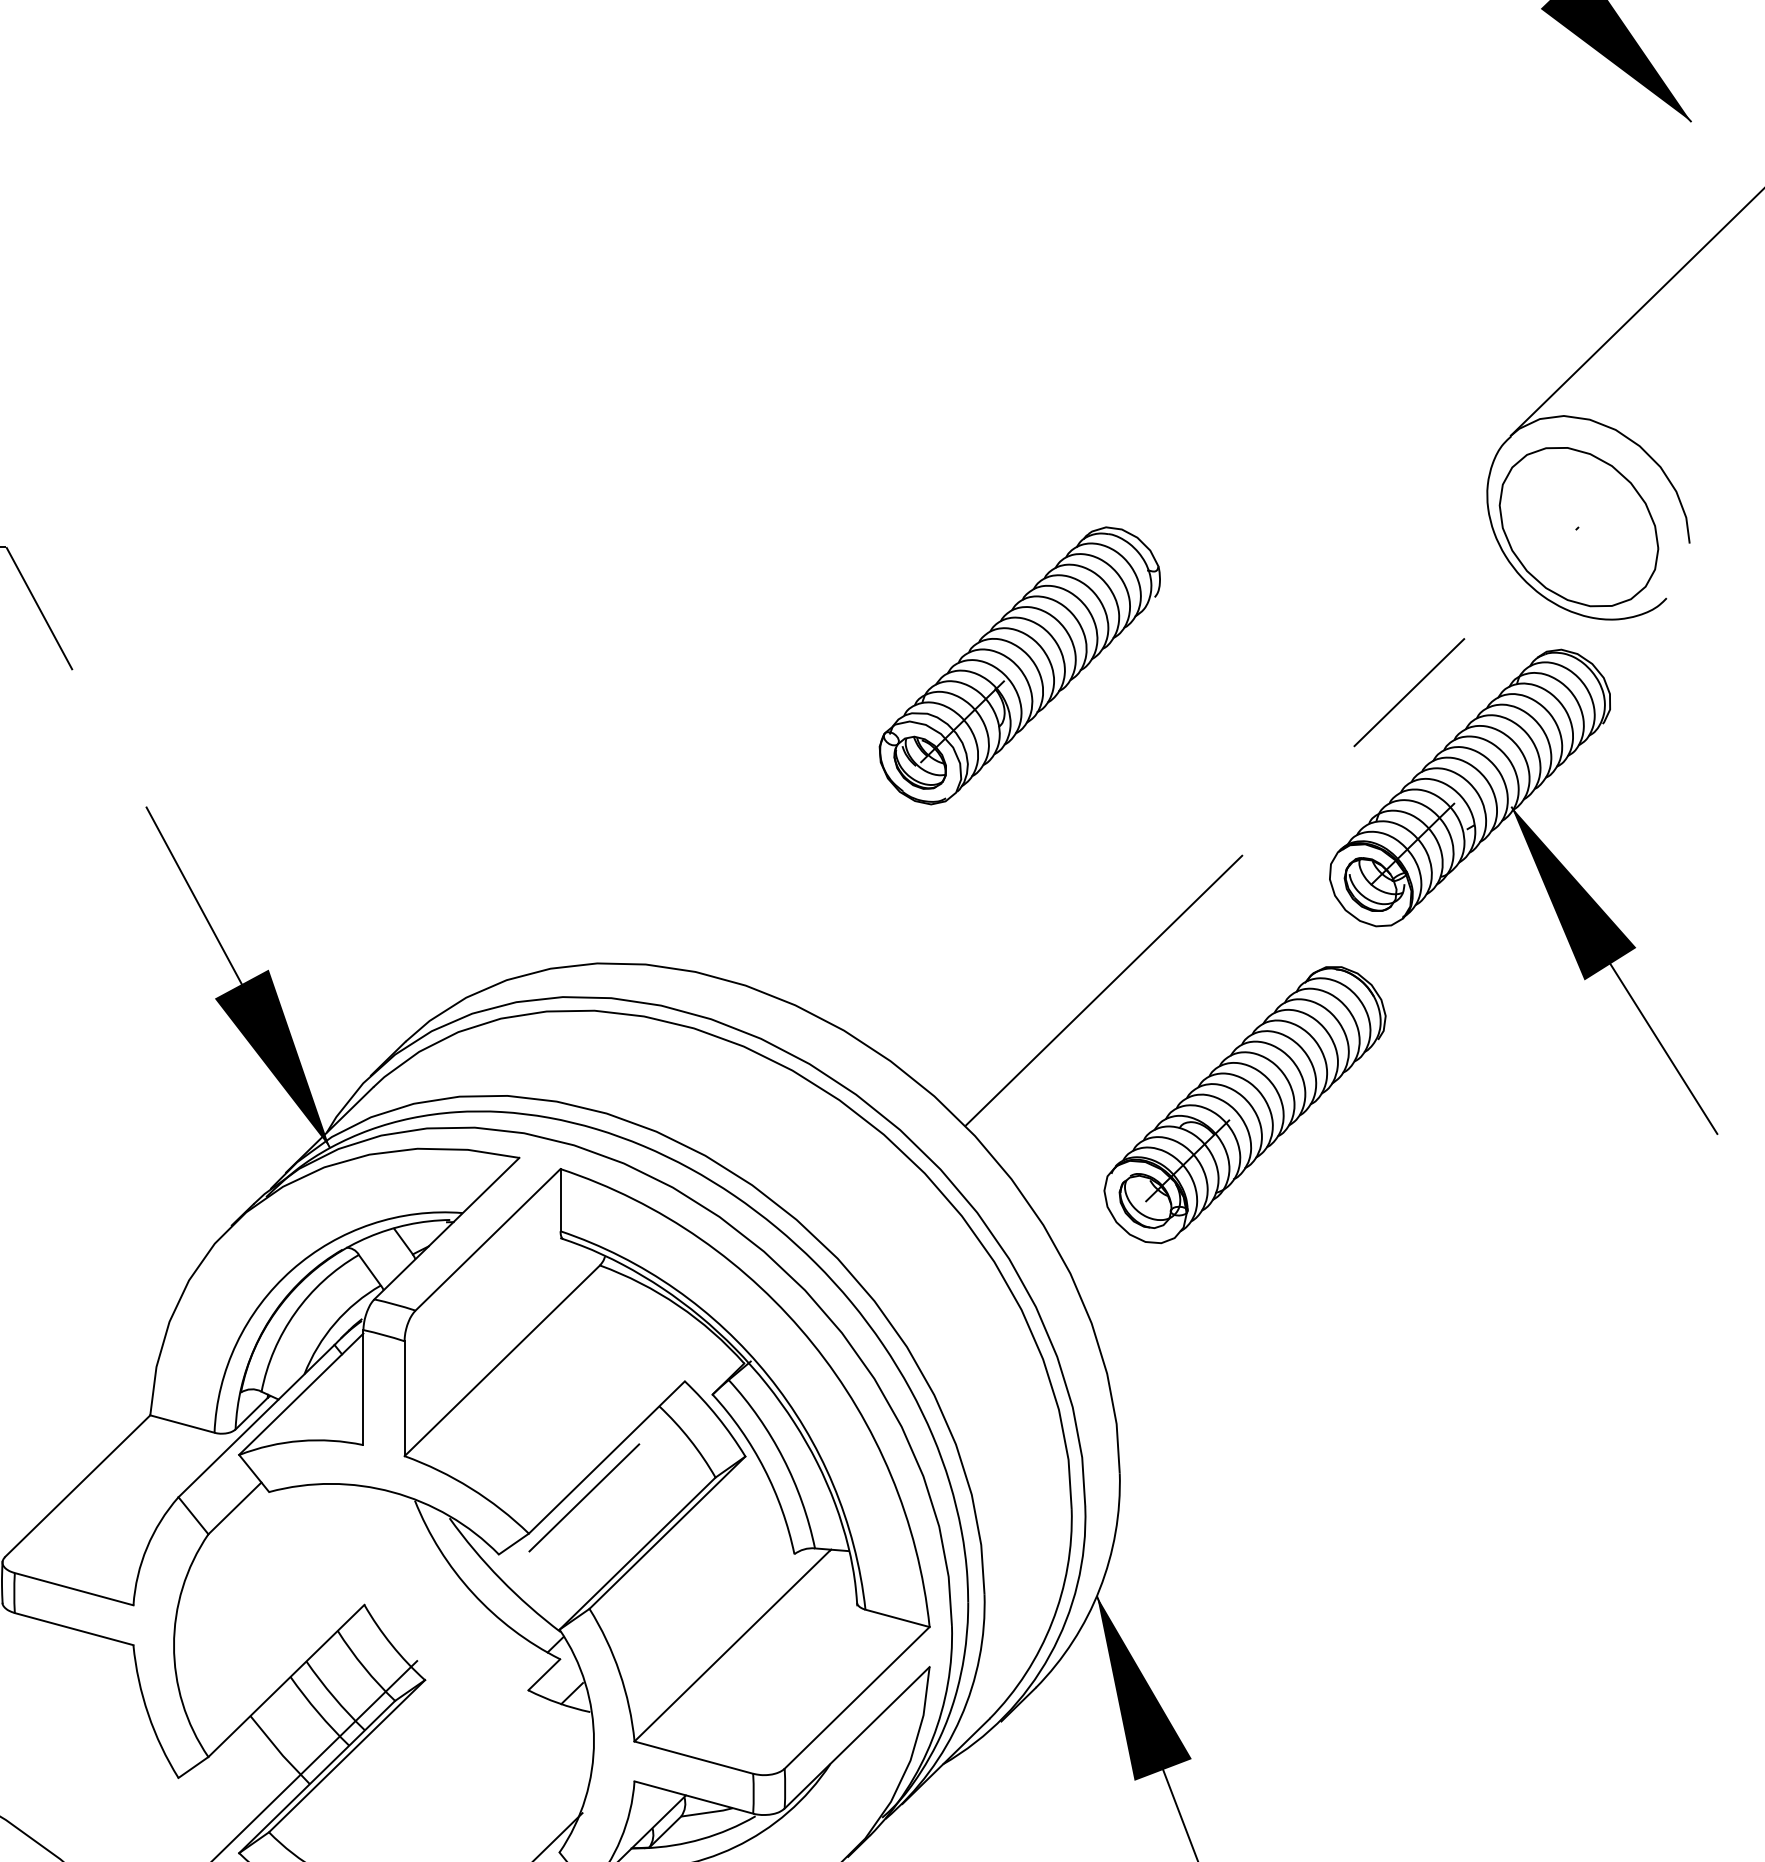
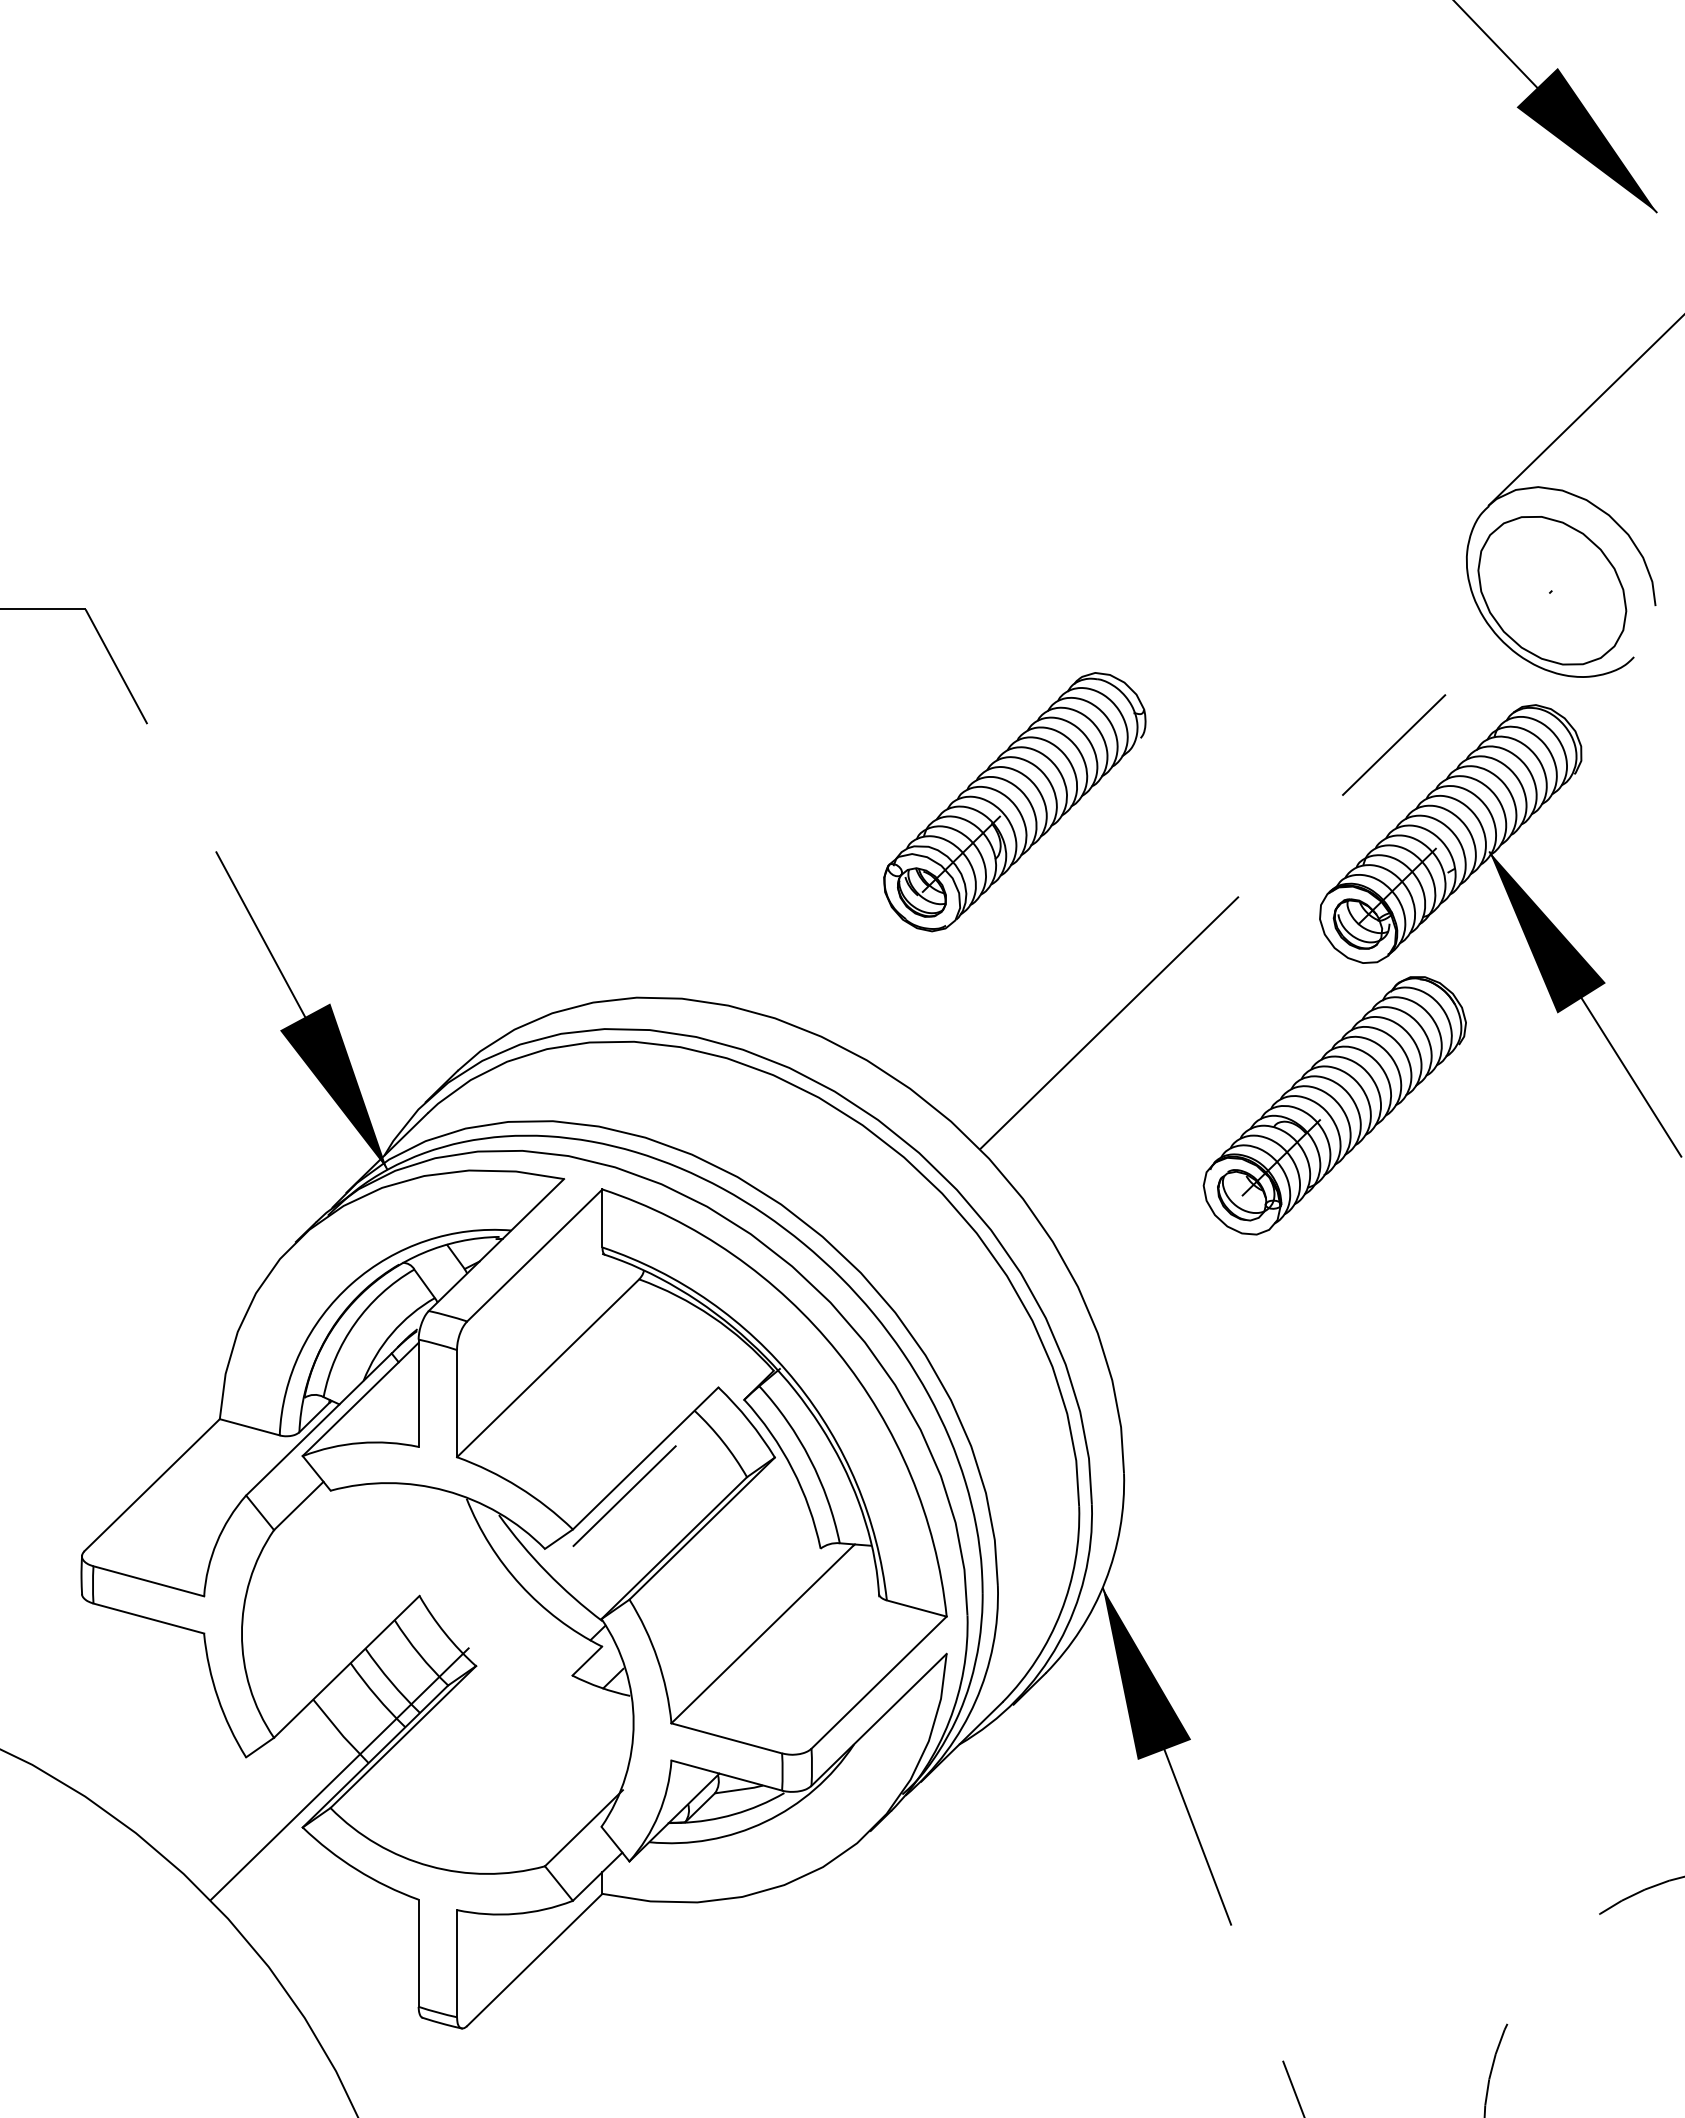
part: (1019, 666) -> (1014, 802), moved
part: (1244, 1104) -> (1334, 1105), moved

